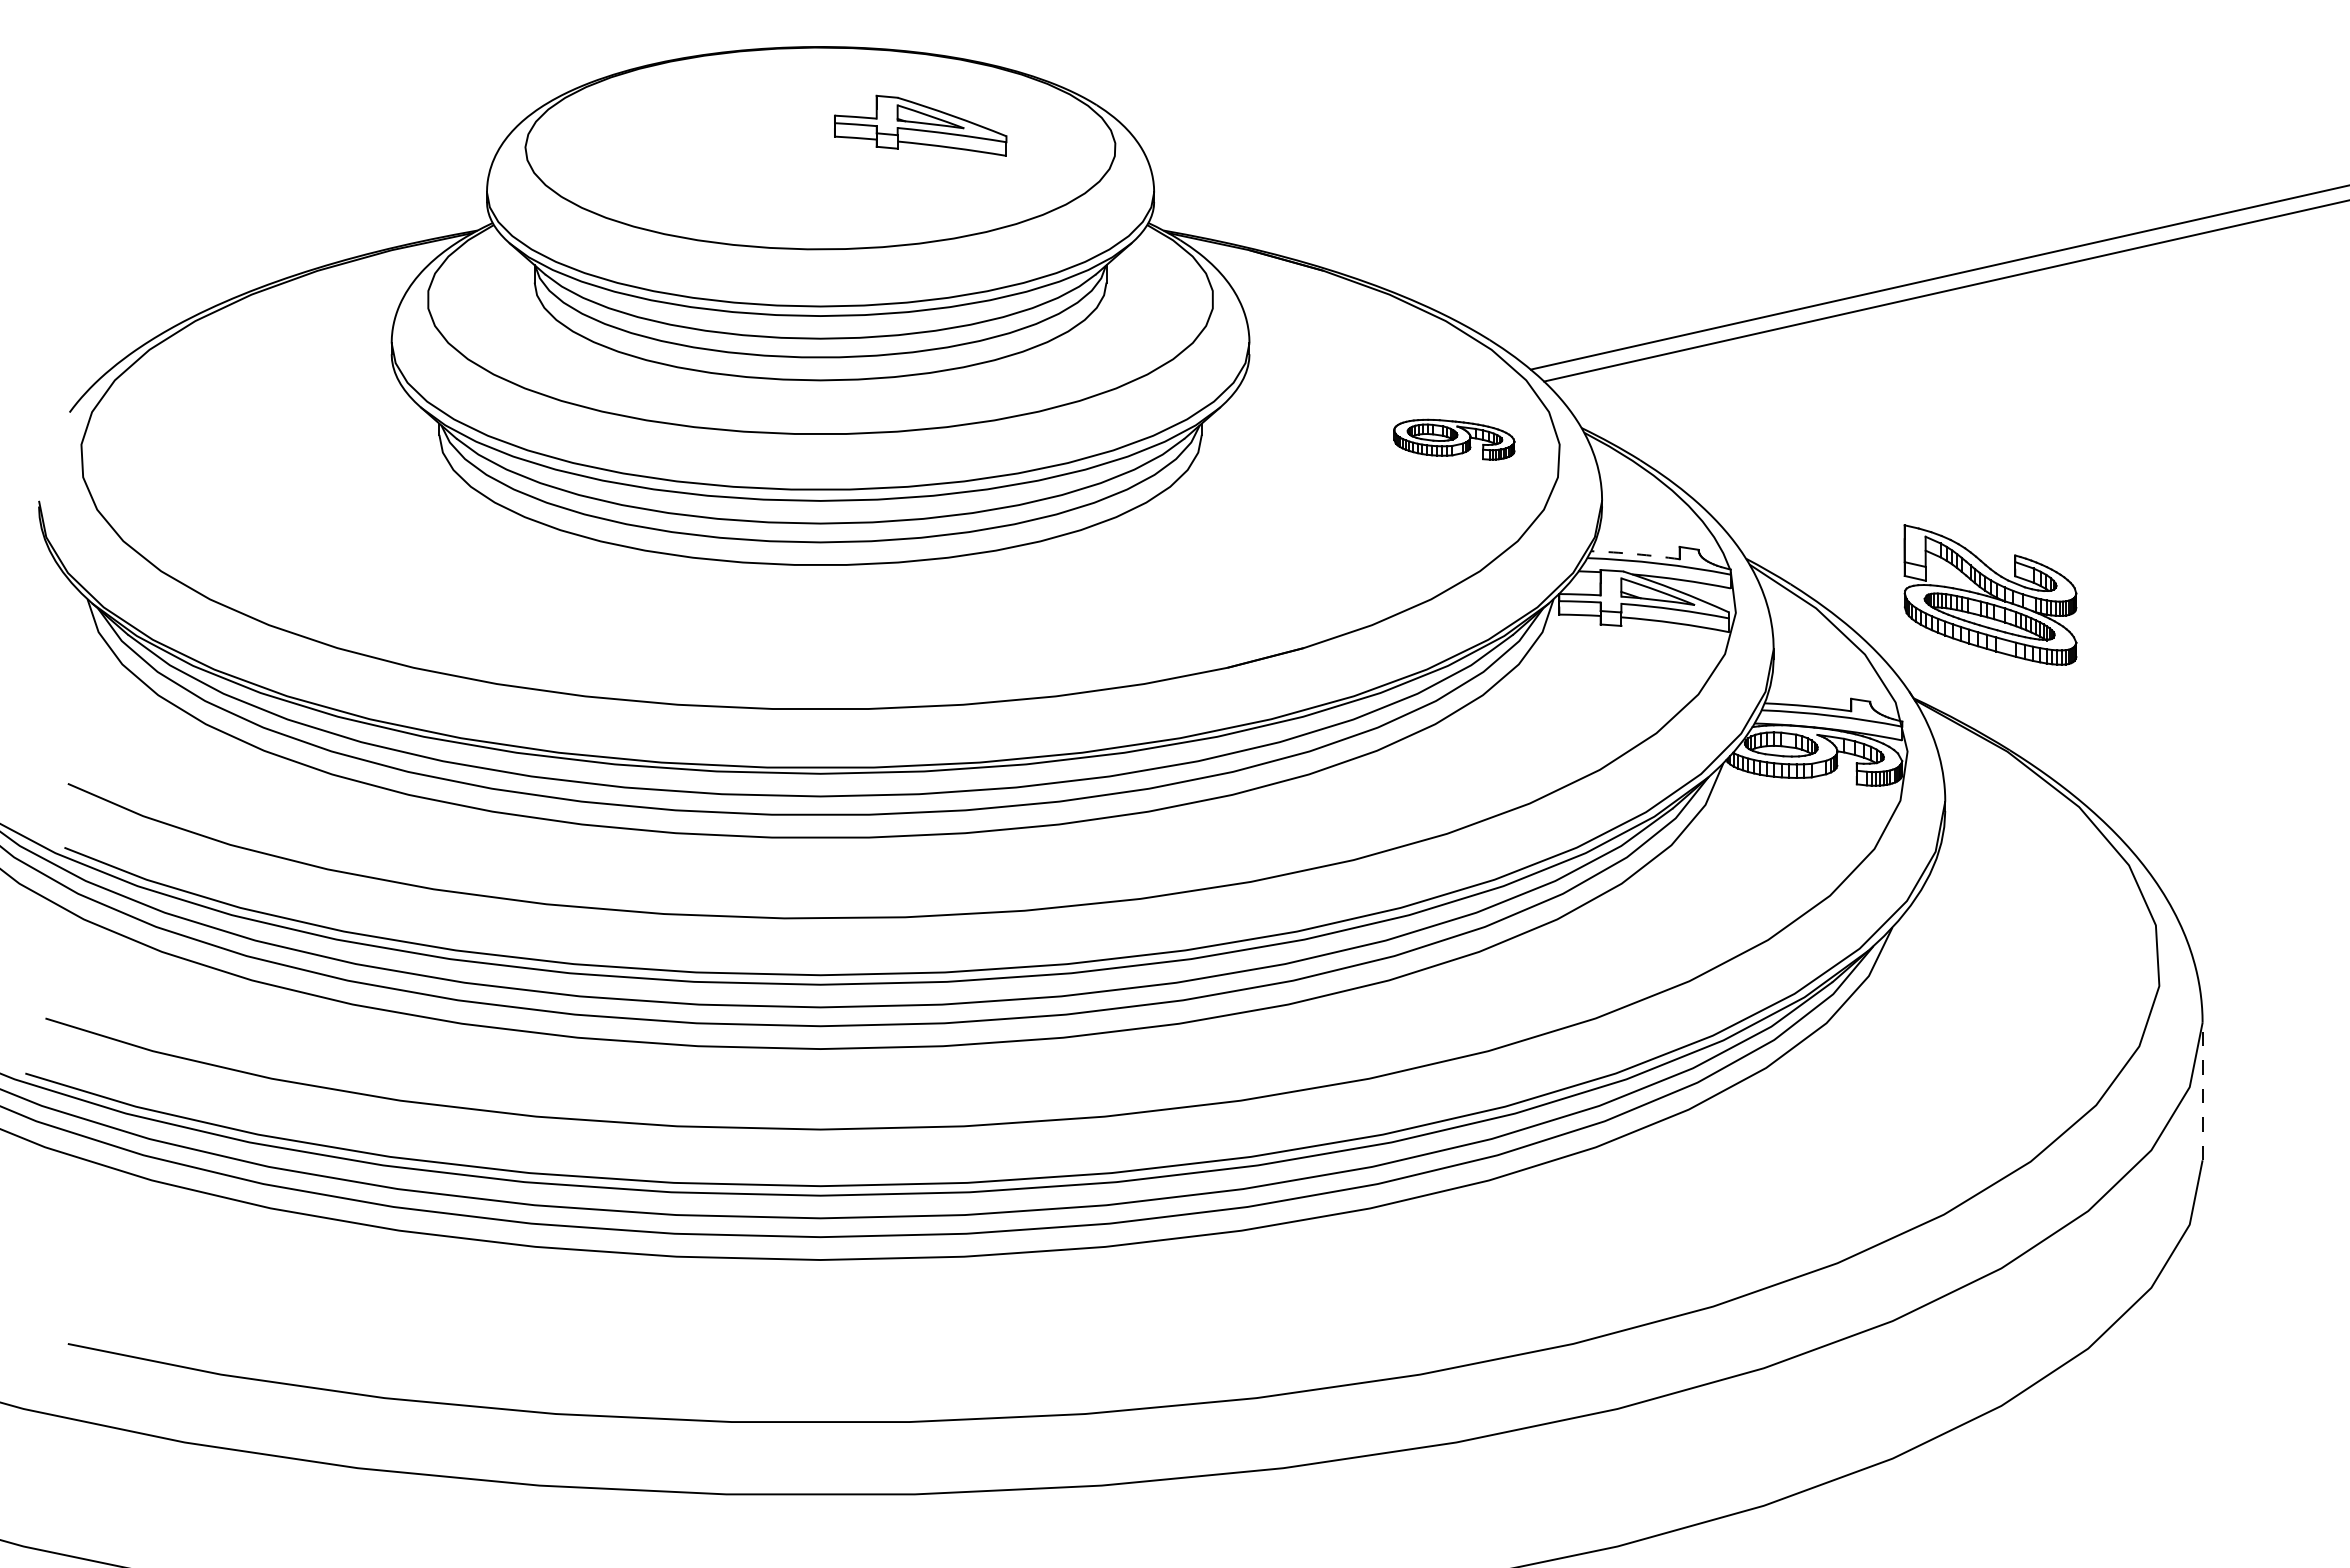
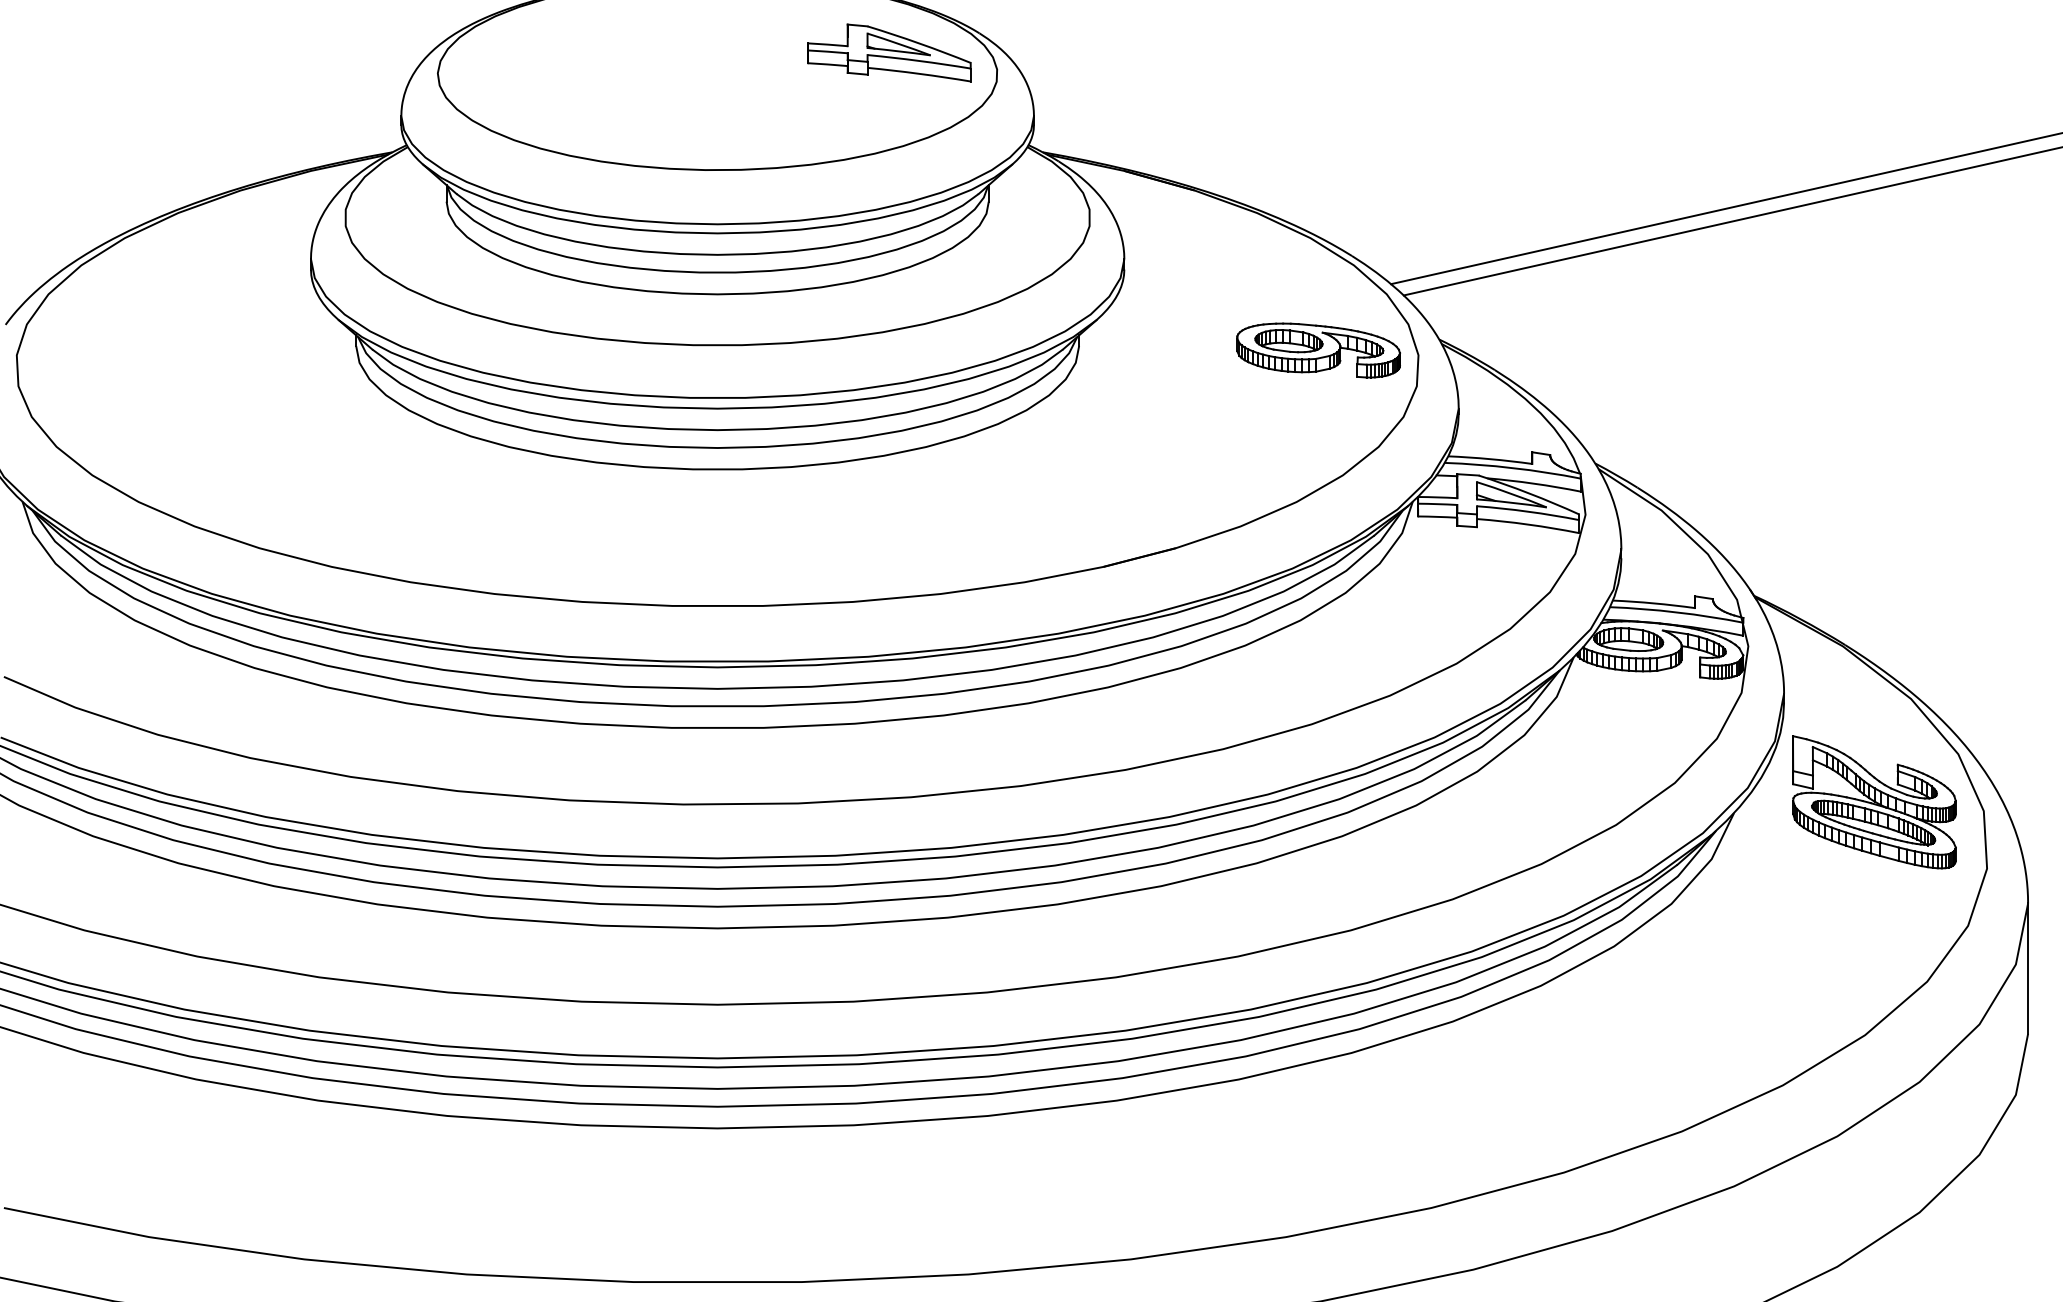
part: (920, 125) -> (889, 52), moved
part: (1454, 439) -> (1318, 350), size x1.43
arc: (1635, 554) -> (1490, 459), dashed -> solid
part: (1990, 594) -> (1874, 801), moved
line: (2202, 1091) -> (2028, 968), dashed -> solid

